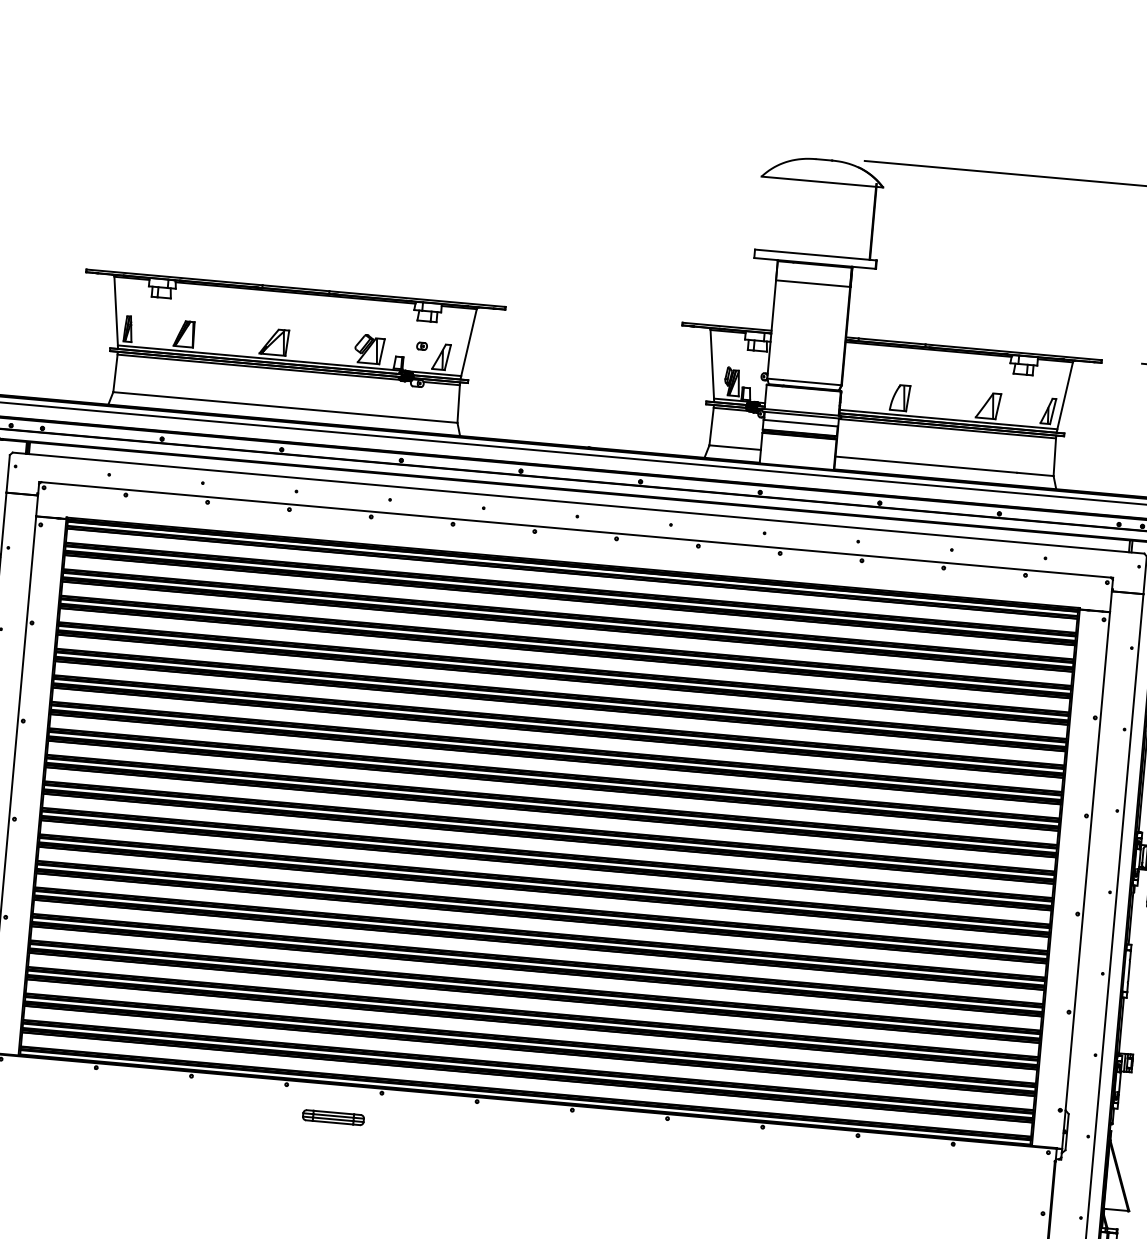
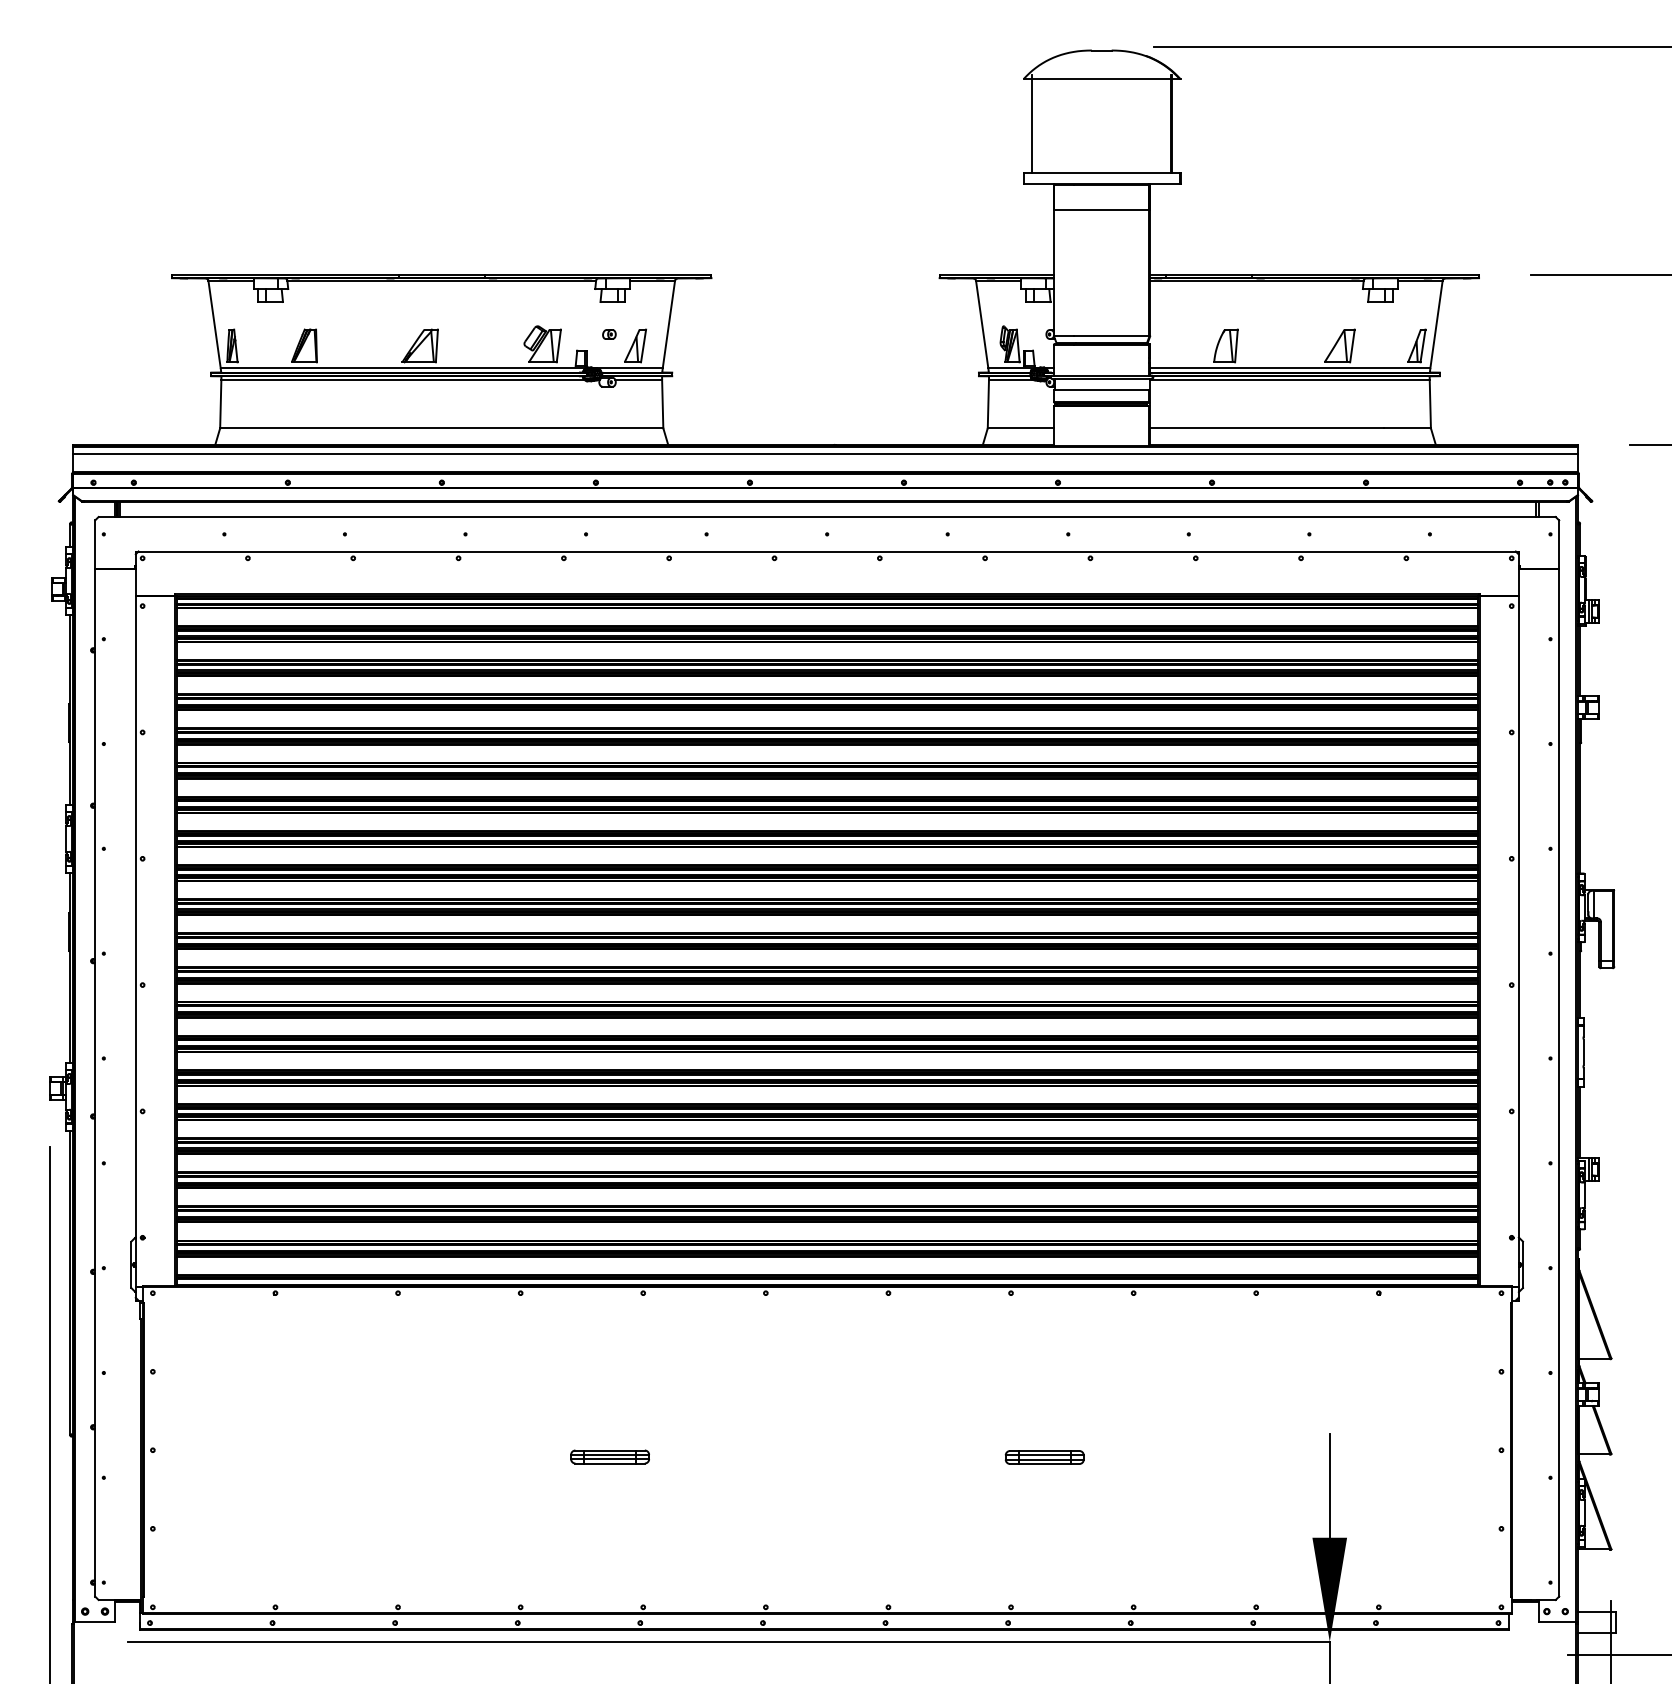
line: (765, 212) -> (1032, 124), added
part: (333, 1117) -> (609, 1456), moved

